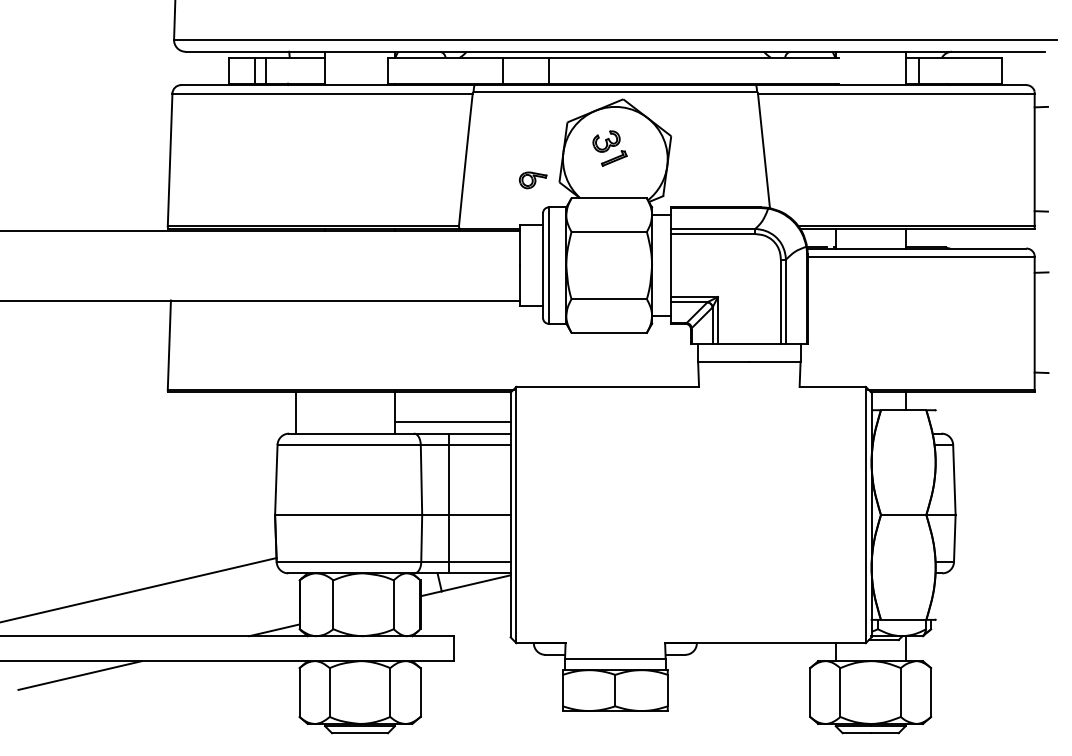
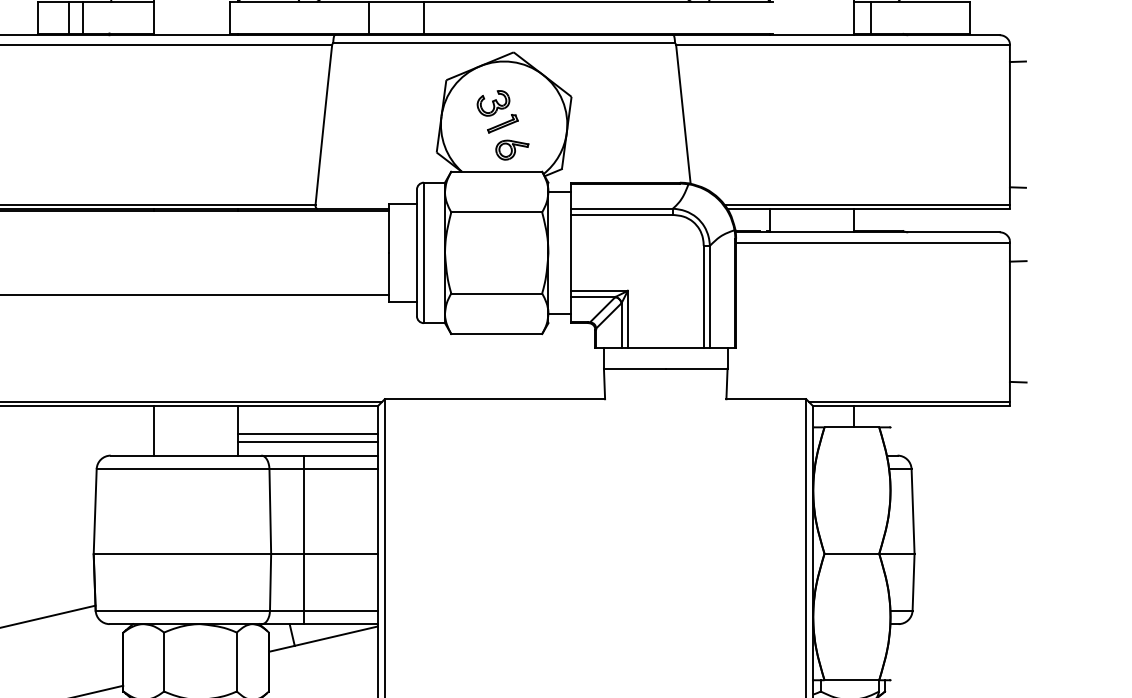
part: (533, 180) -> (512, 150), moved
line: (296, 412) -> (154, 430), moved
line: (452, 415) -> (307, 433), added

